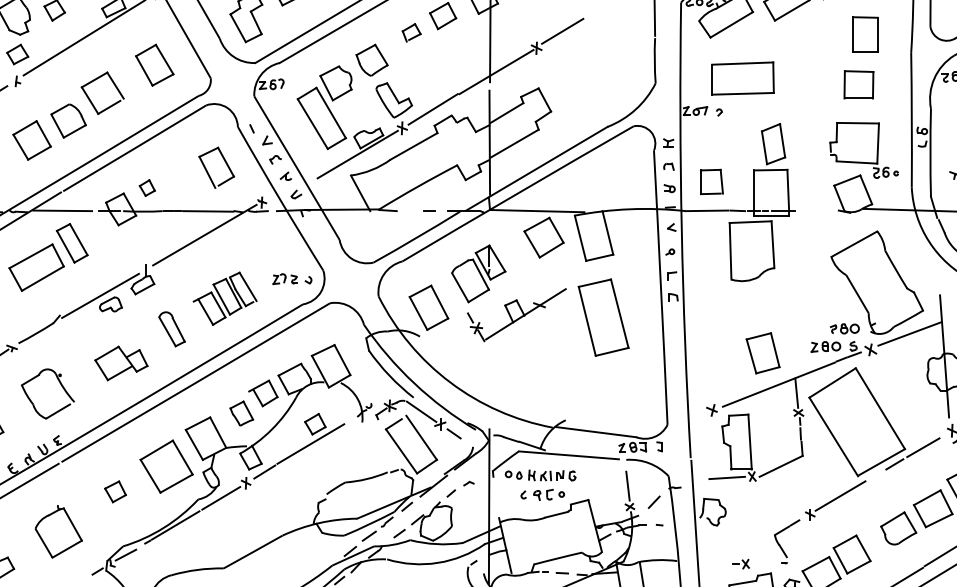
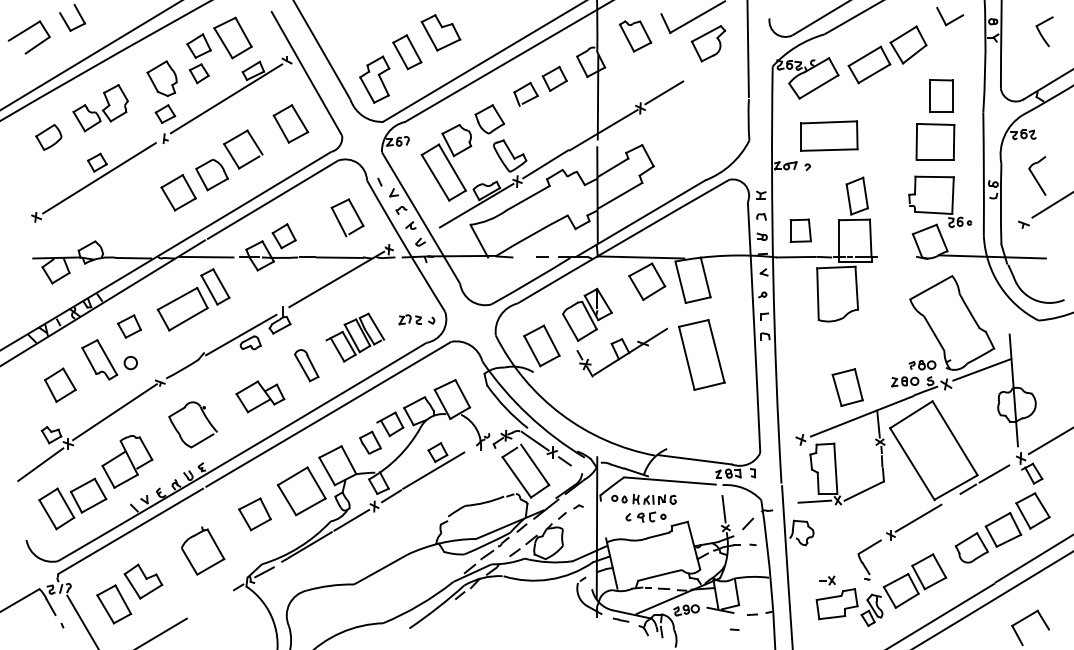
part: (411, 32) -> (525, 93), size x1.43
part: (858, 84) -> (935, 141), size x1.43
part: (146, 188) -> (283, 236), size x1.67
part: (114, 491) -> (254, 514), size x1.67

